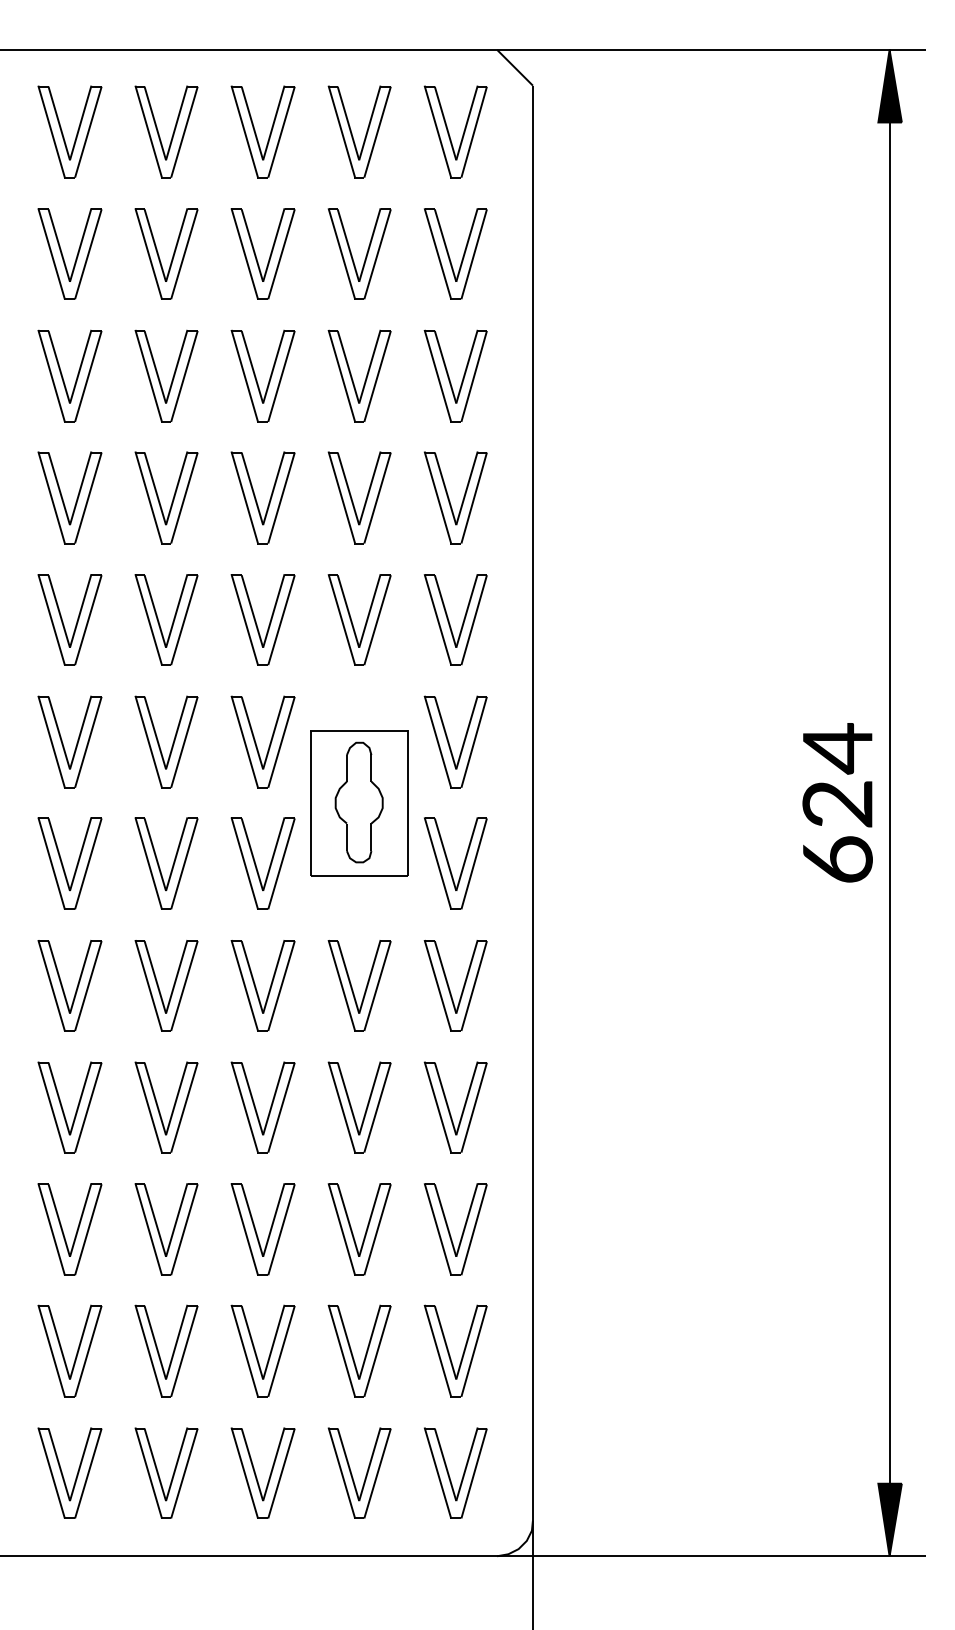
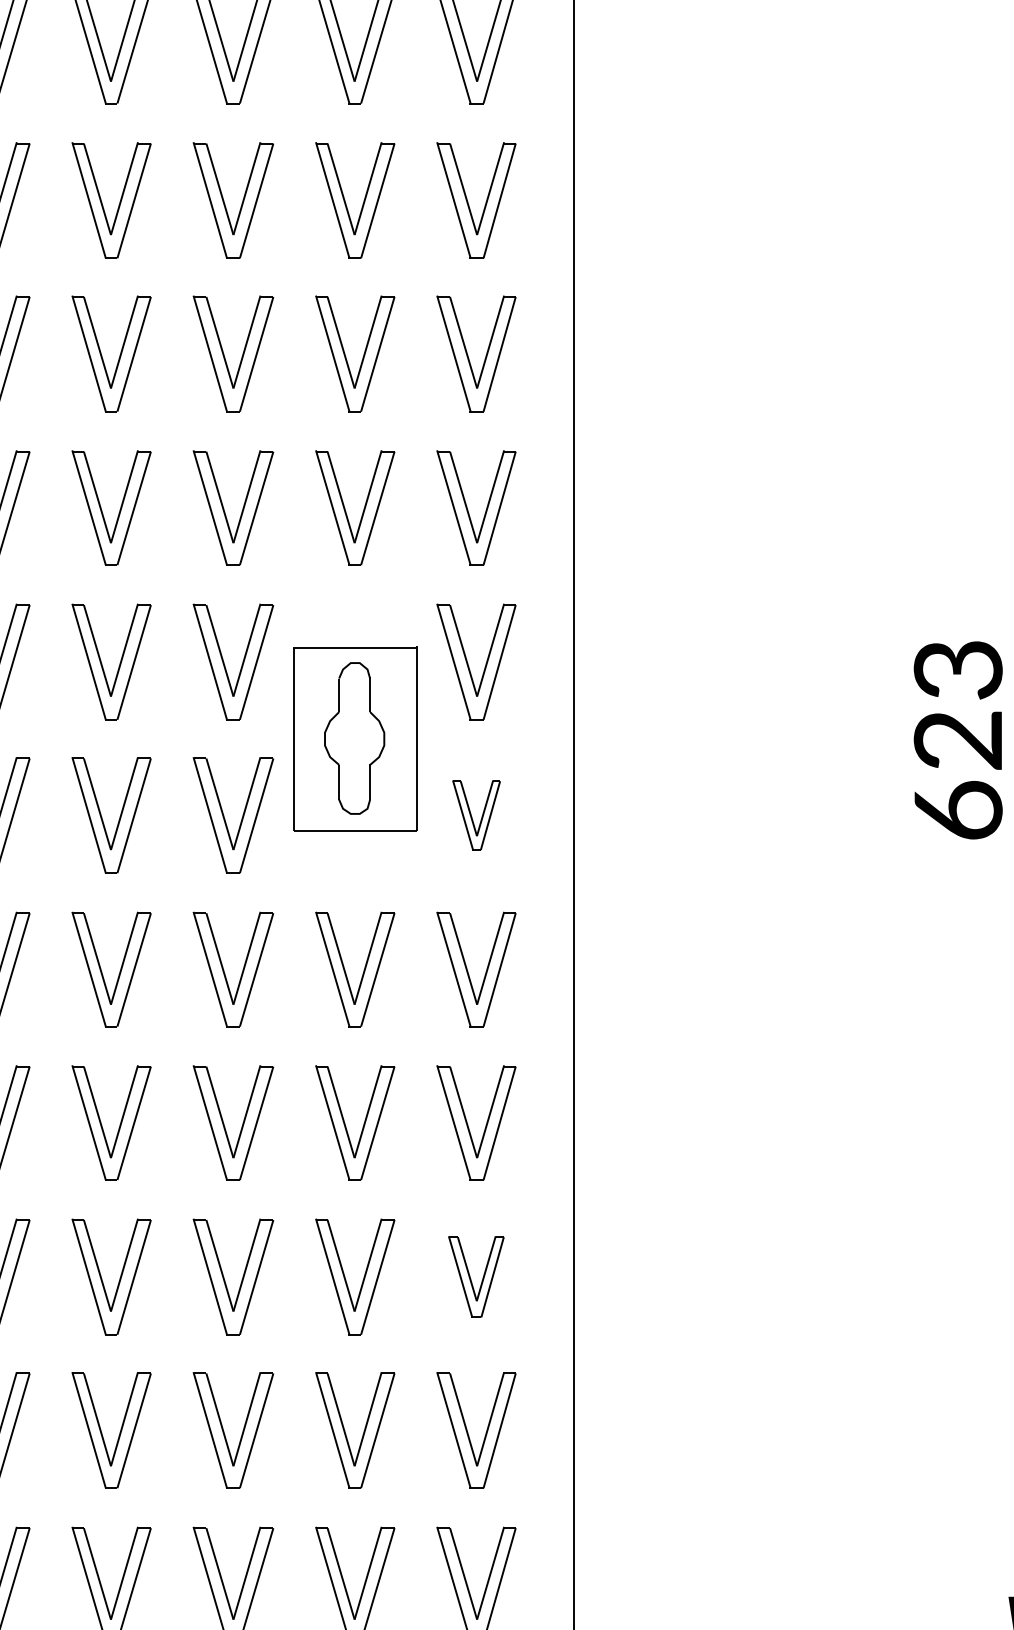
text: (837, 748) -> (958, 670), 624 -> 623
part: (455, 863) -> (476, 815), size x0.6
part: (455, 1229) -> (476, 1277), size x0.7

